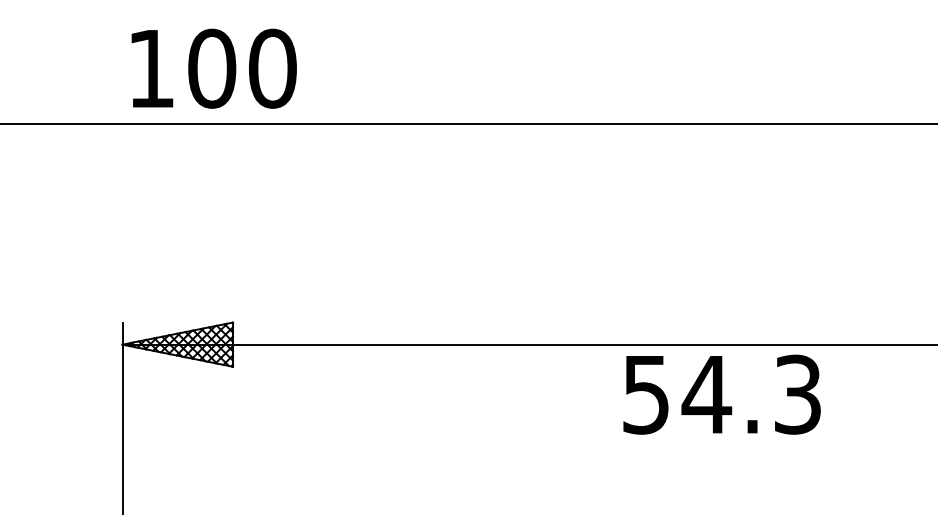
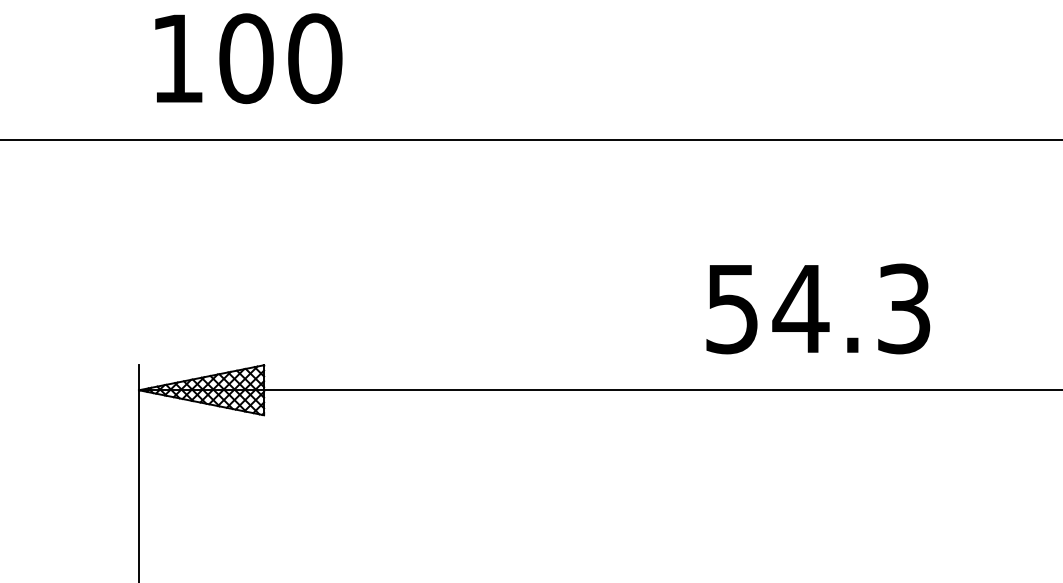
text: (213, 68) -> (248, 58), moved
text: (722, 394) -> (818, 308), moved

